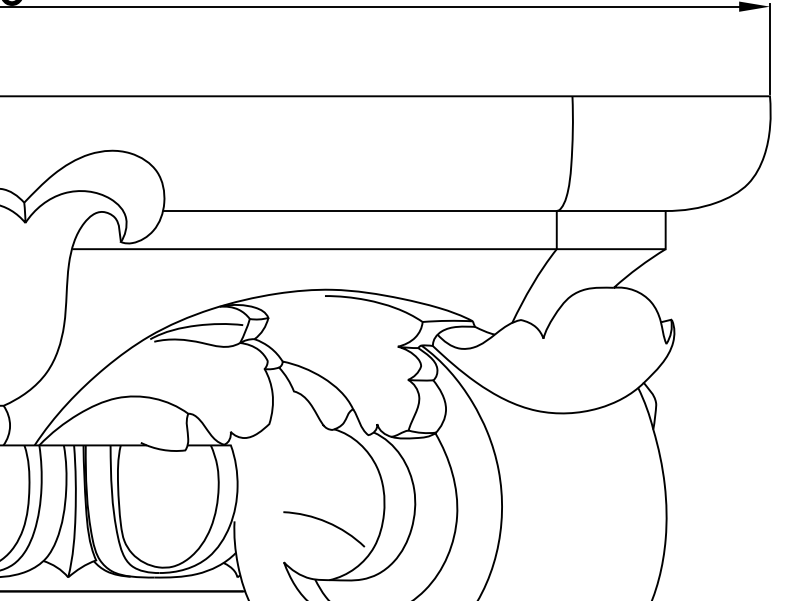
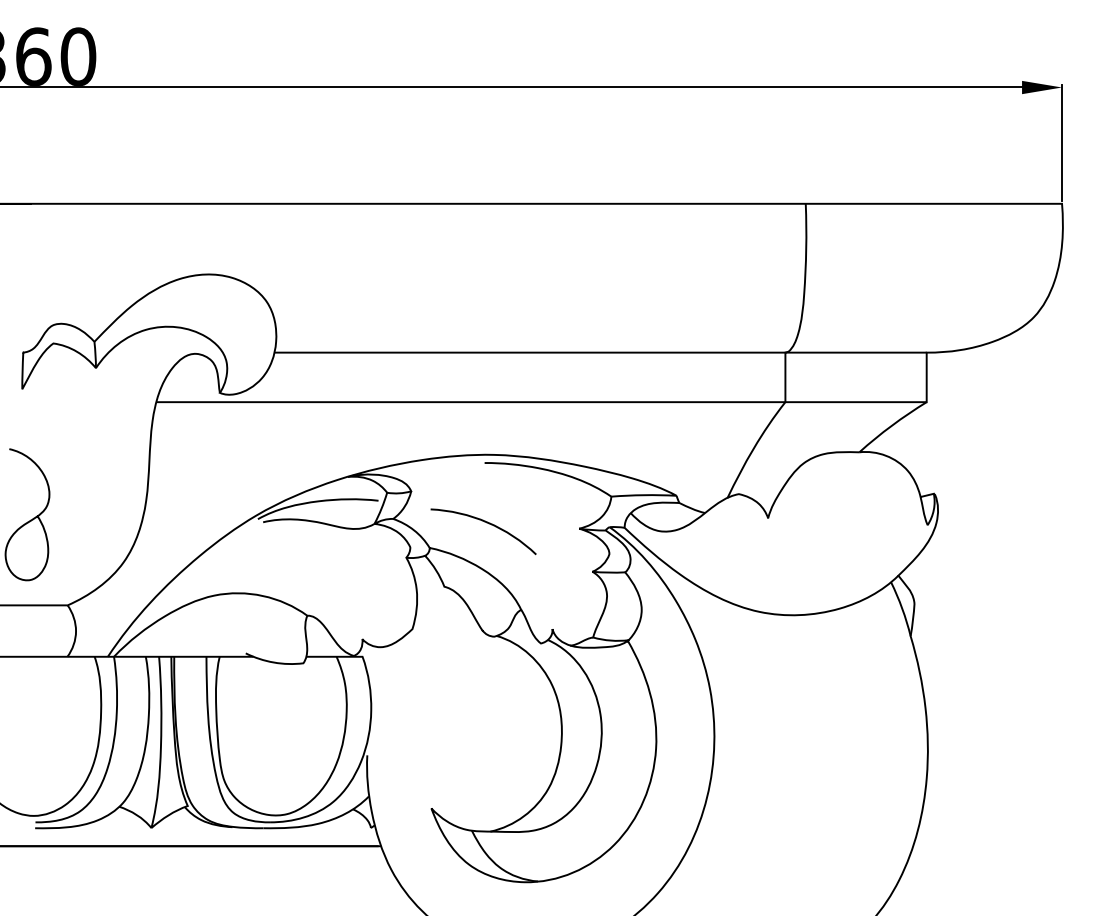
curve: (326, 523) -> (486, 523), moved

